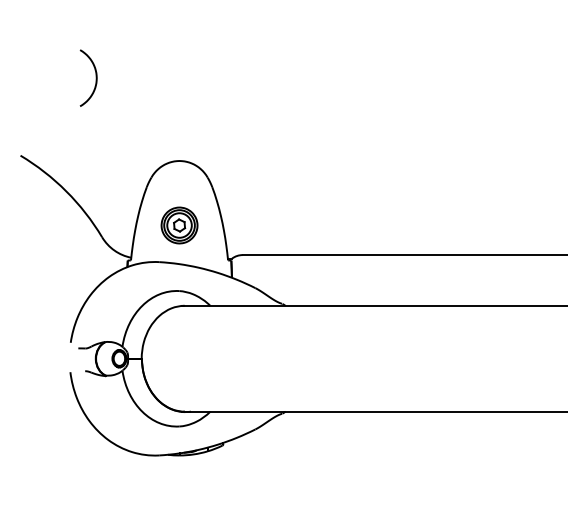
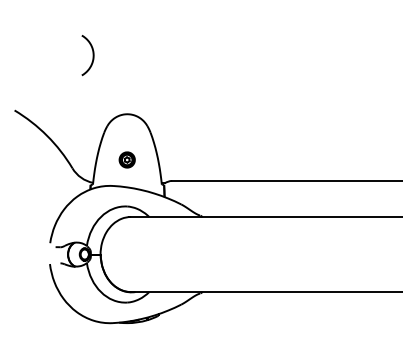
curve: (95, 78) -> (92, 55), moved
part: (178, 224) -> (126, 159), size x0.6

